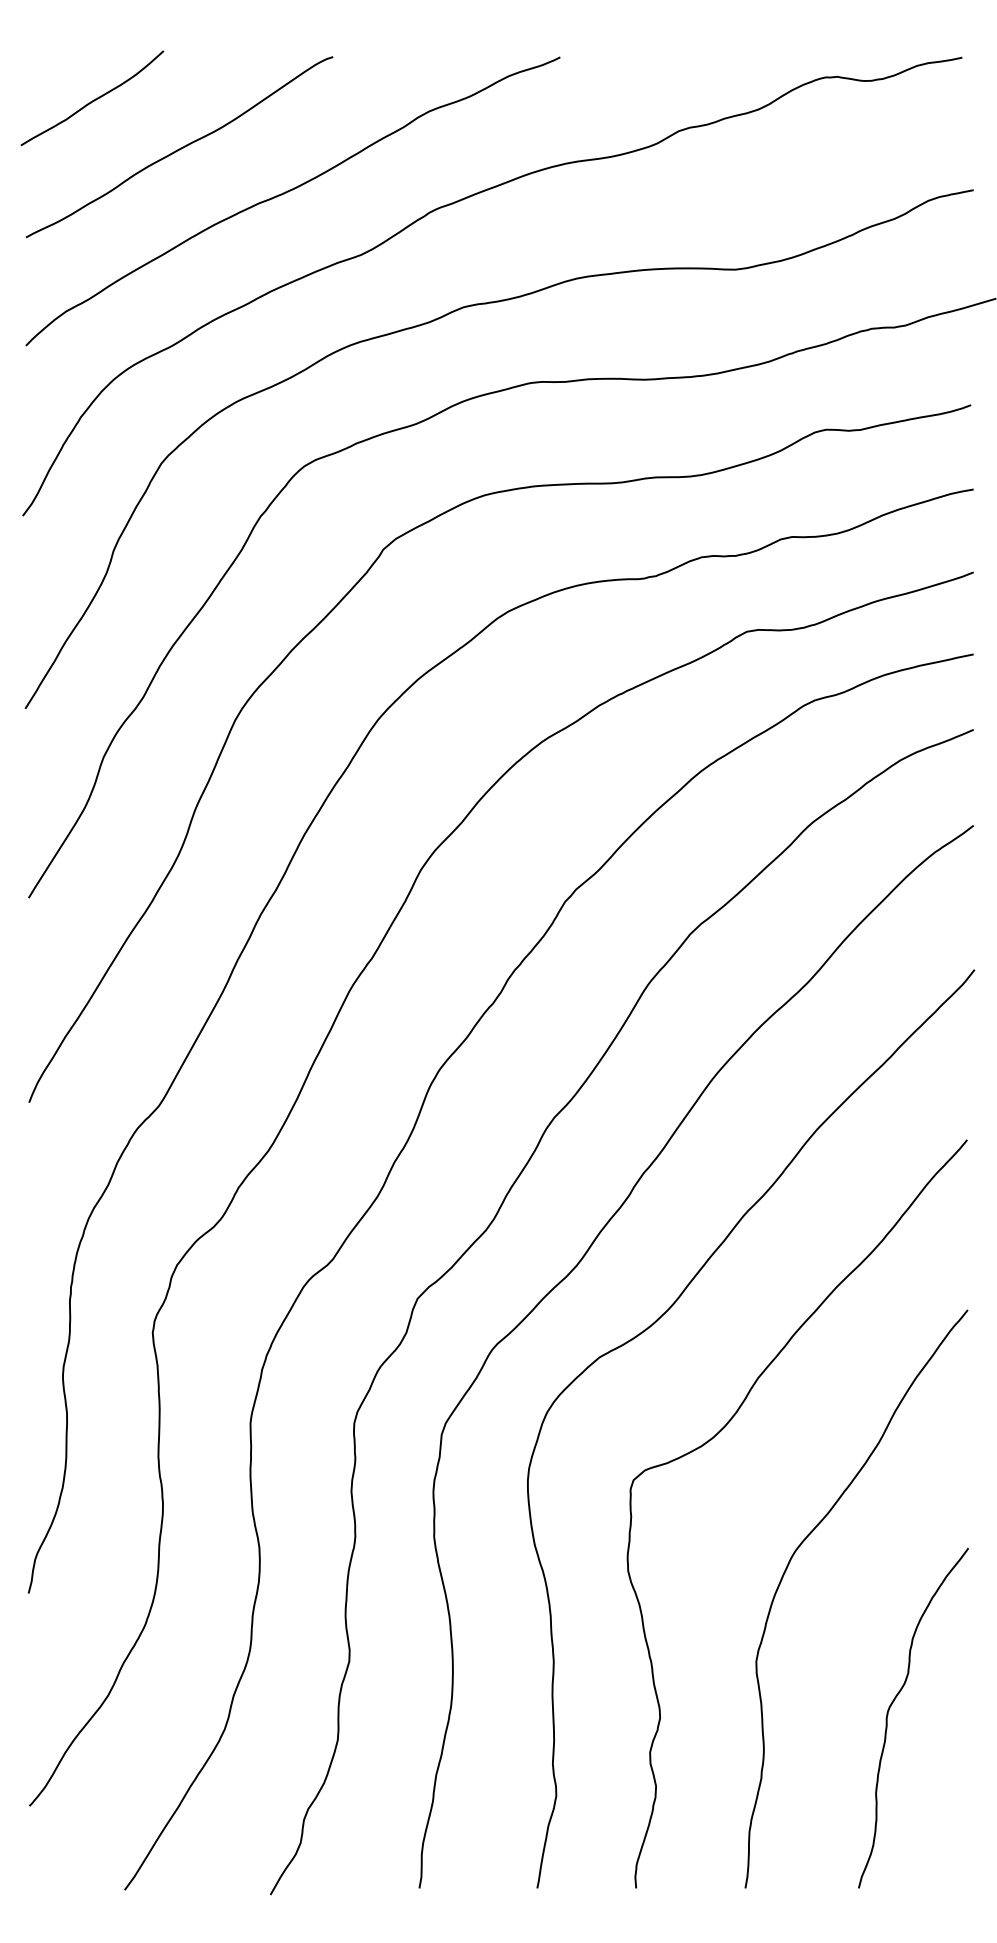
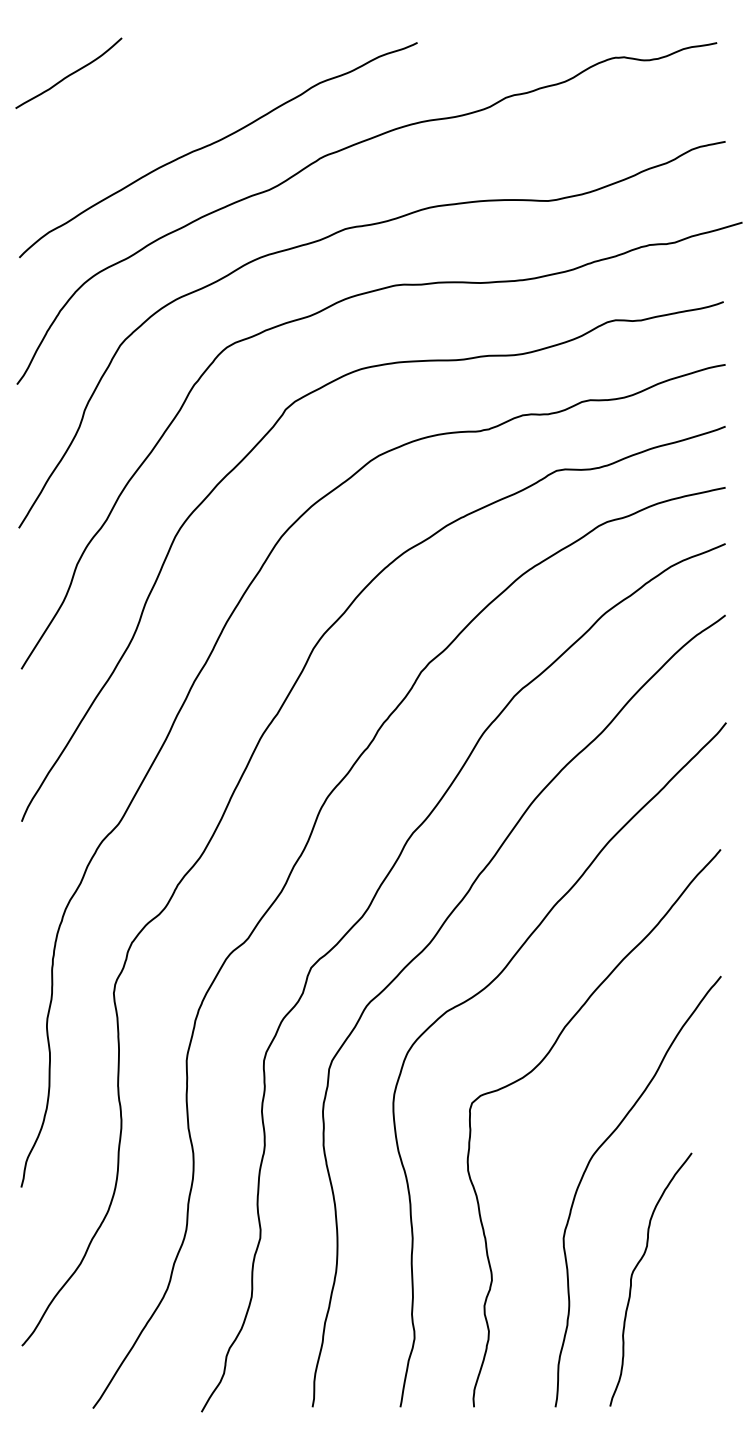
curve: (180, 147) -> (134, 109), removed
curve: (891, 1706) -> (634, 1270), moved

